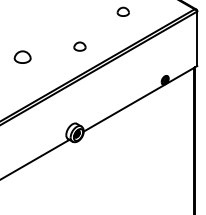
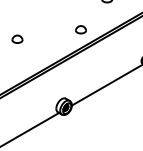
part: (79, 46) -> (80, 29), moved
part: (22, 57) -> (17, 39), size x0.71

